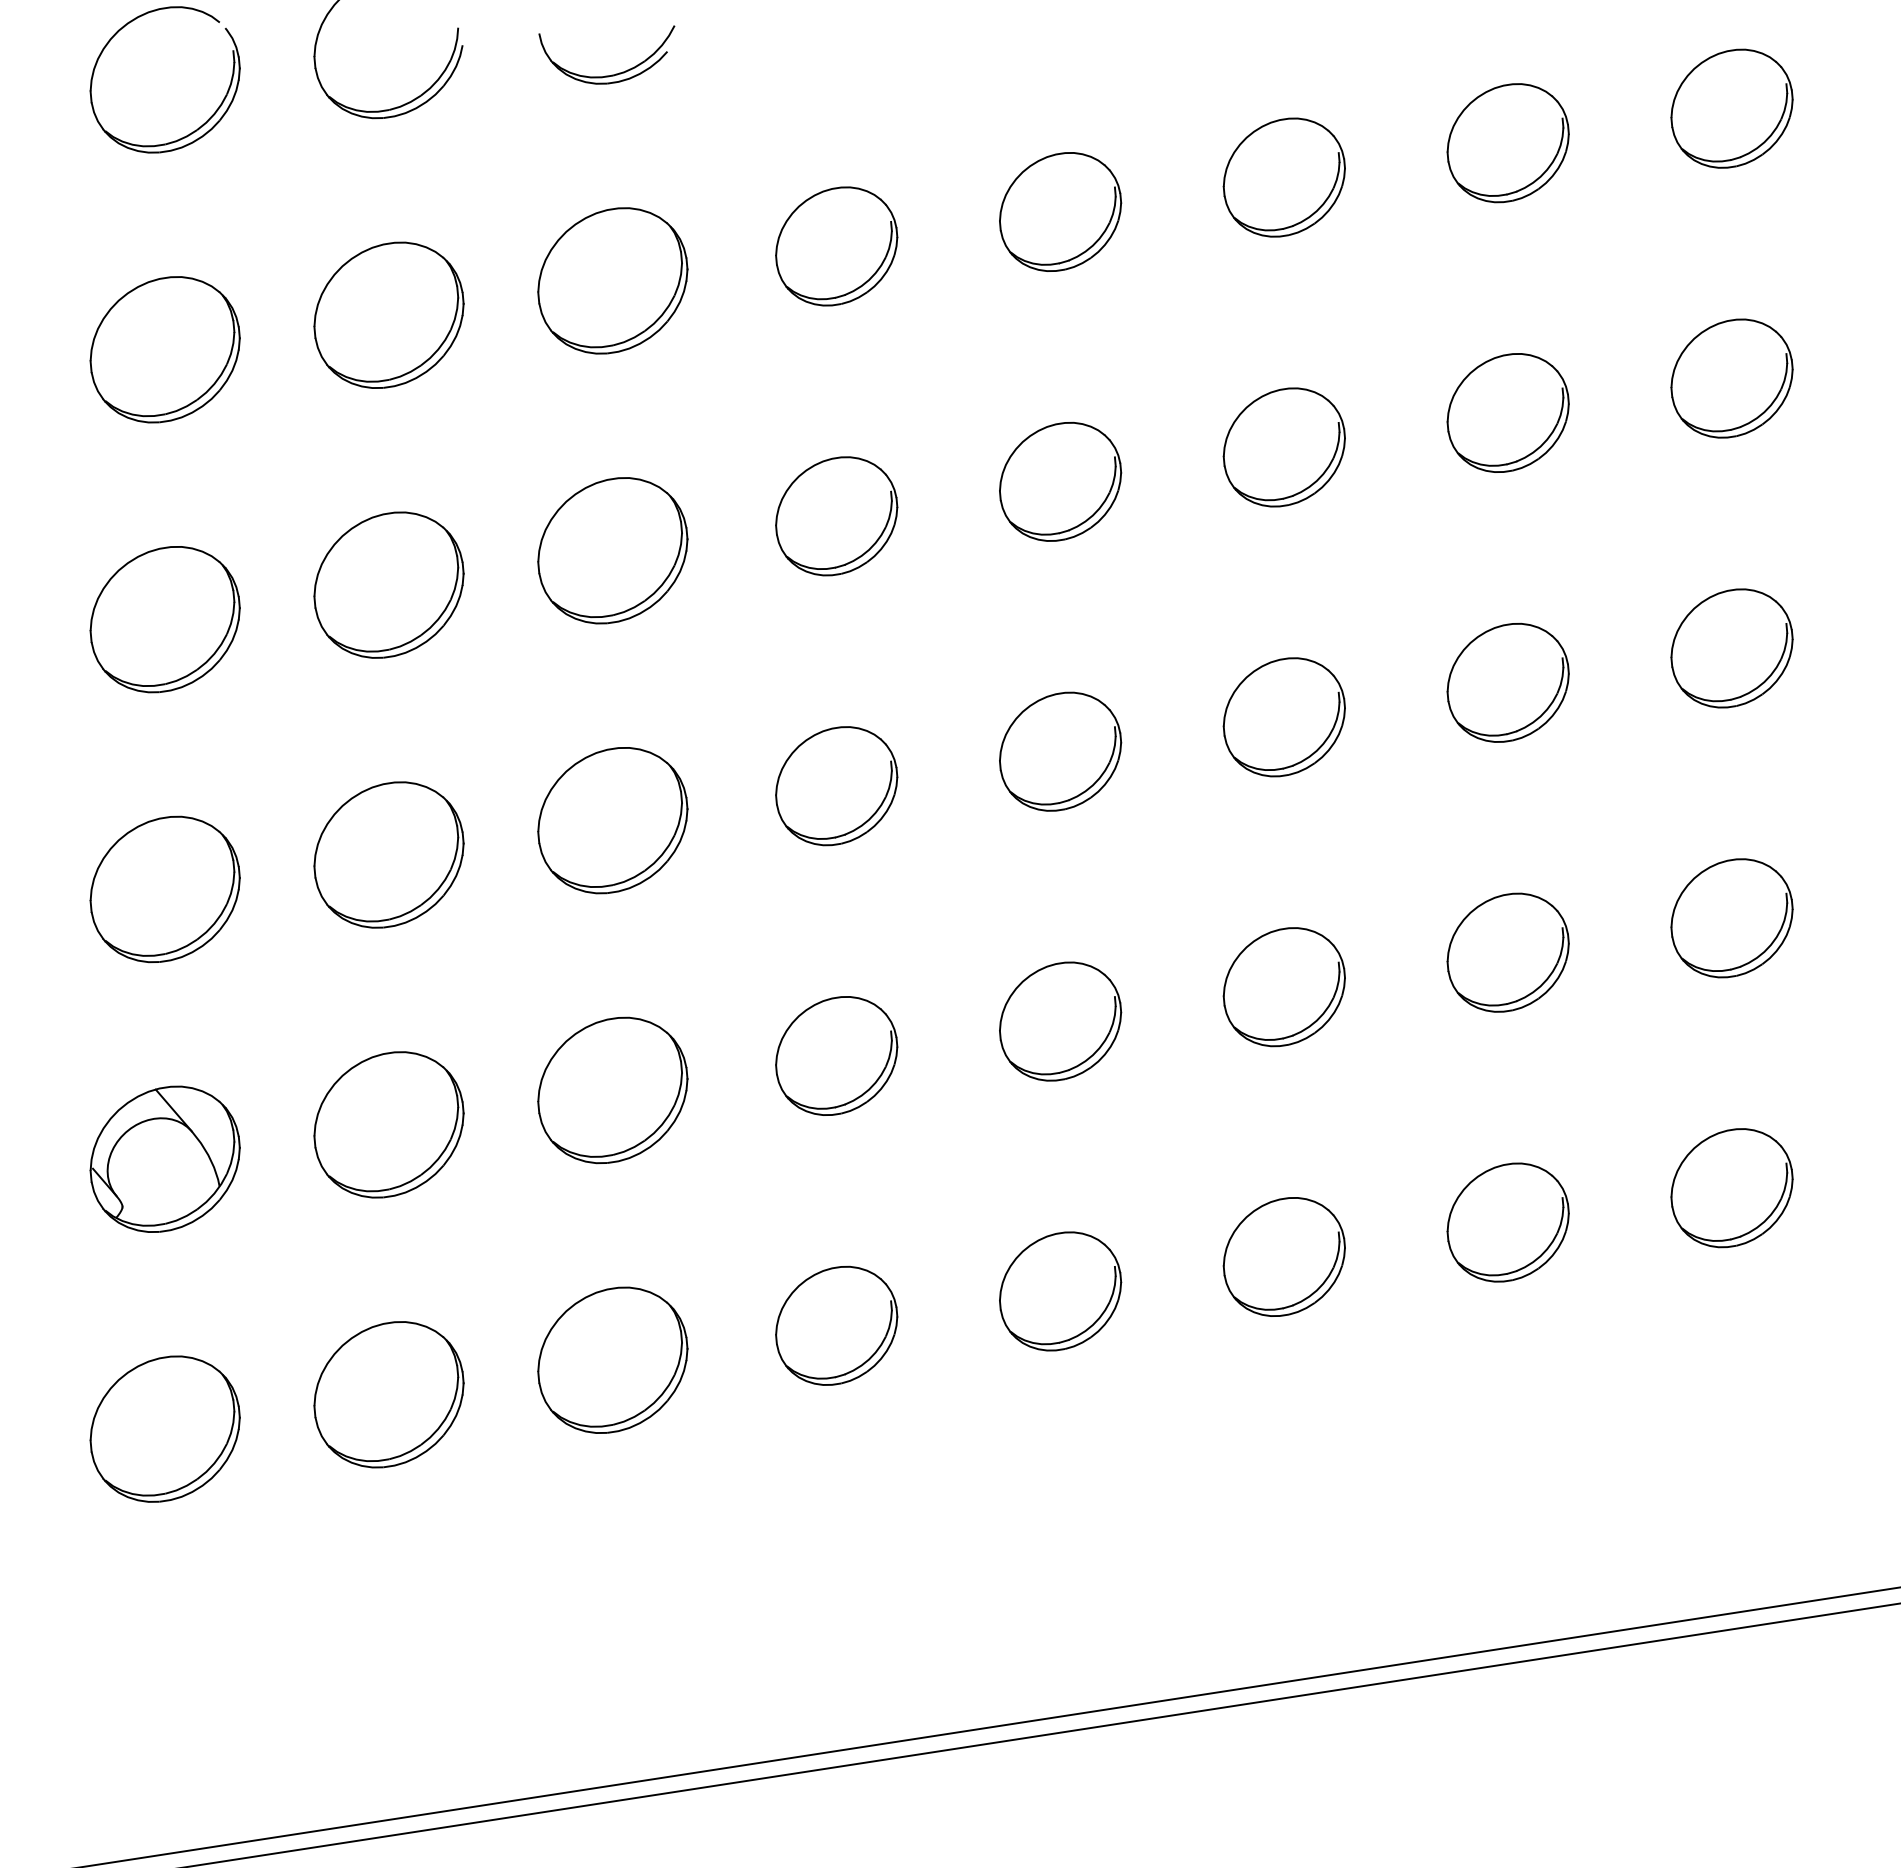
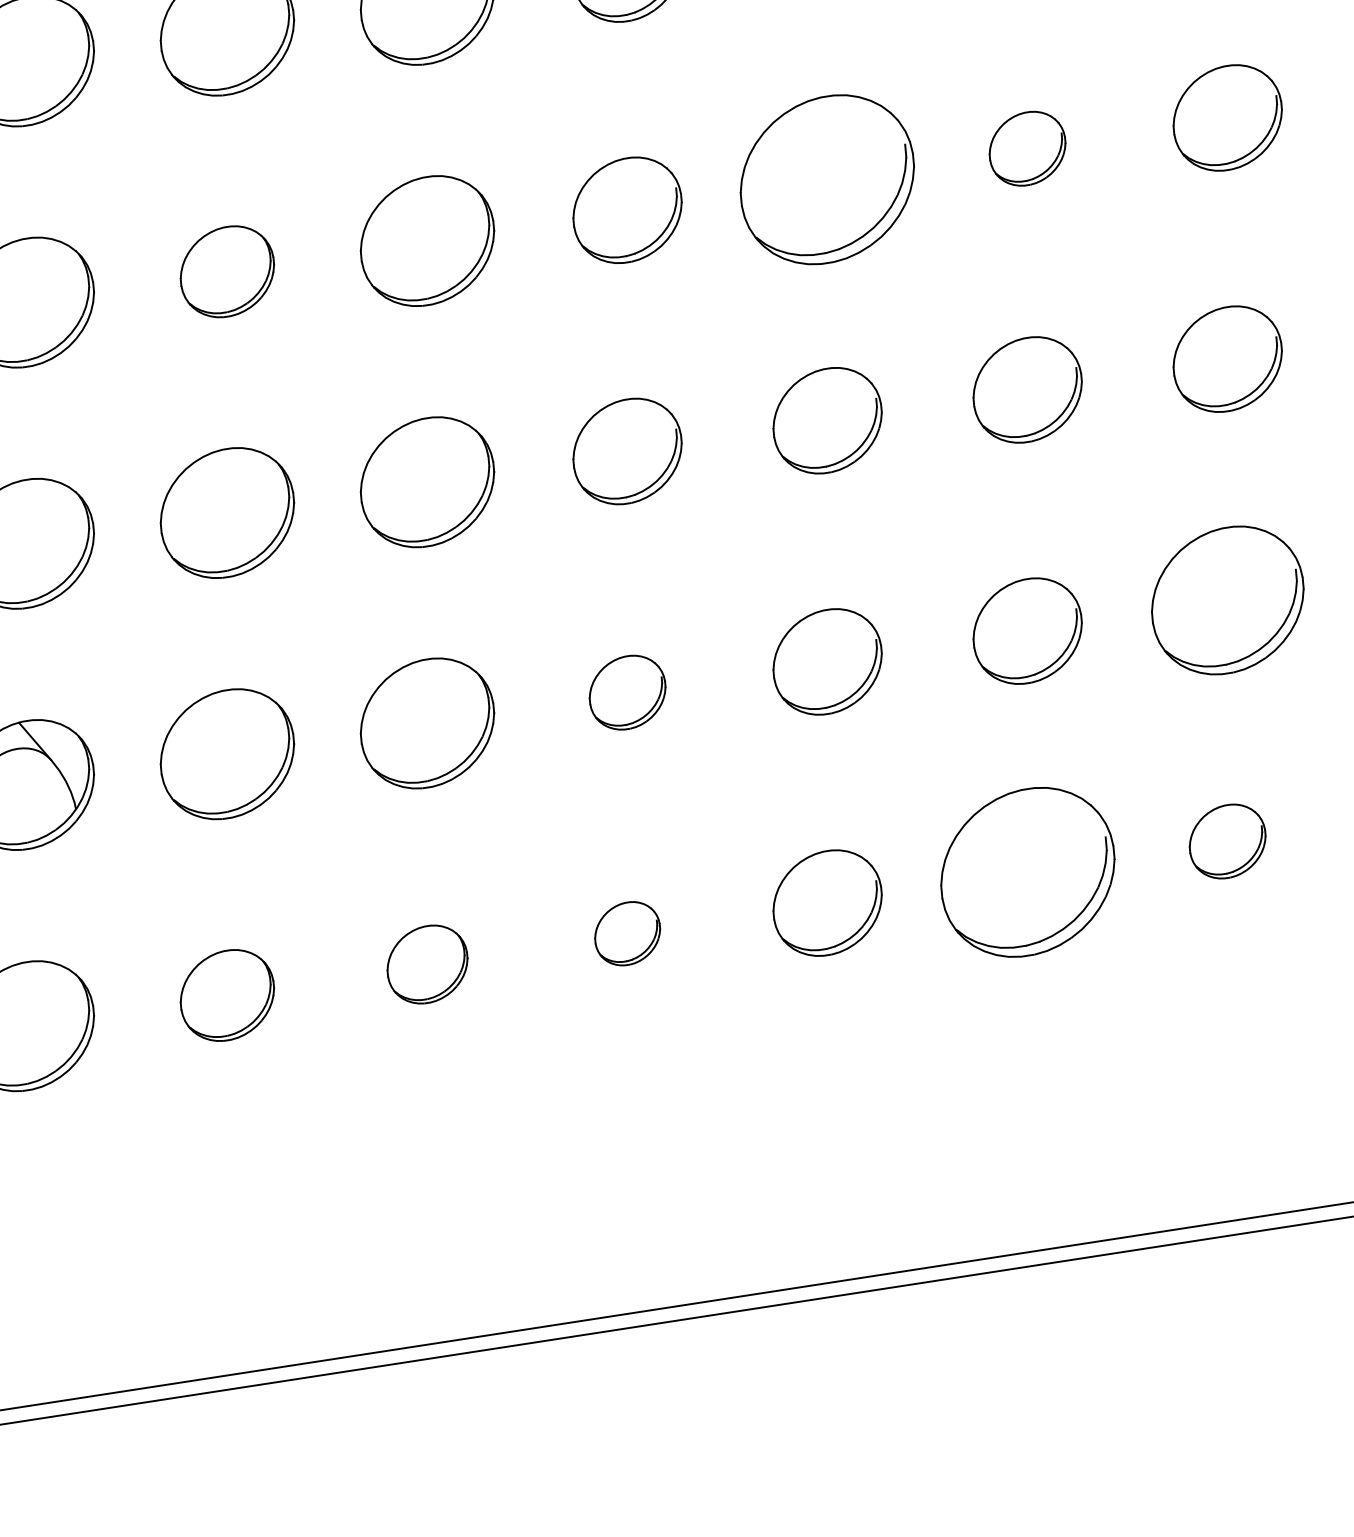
part: (1283, 447) -> (1026, 148), size x0.7
part: (1060, 481) -> (827, 179), size x1.6
part: (388, 584) -> (226, 271), size x0.7
part: (1507, 952) -> (1227, 600), size x1.4
part: (836, 1055) -> (627, 692), size x0.7
part: (1507, 1222) -> (1227, 841), size x0.7
part: (1283, 1256) -> (1026, 871), size x1.6
part: (836, 1325) -> (627, 933), size x0.6
part: (612, 1359) -> (427, 963), size x0.6
part: (388, 1394) -> (226, 995), size x0.7

